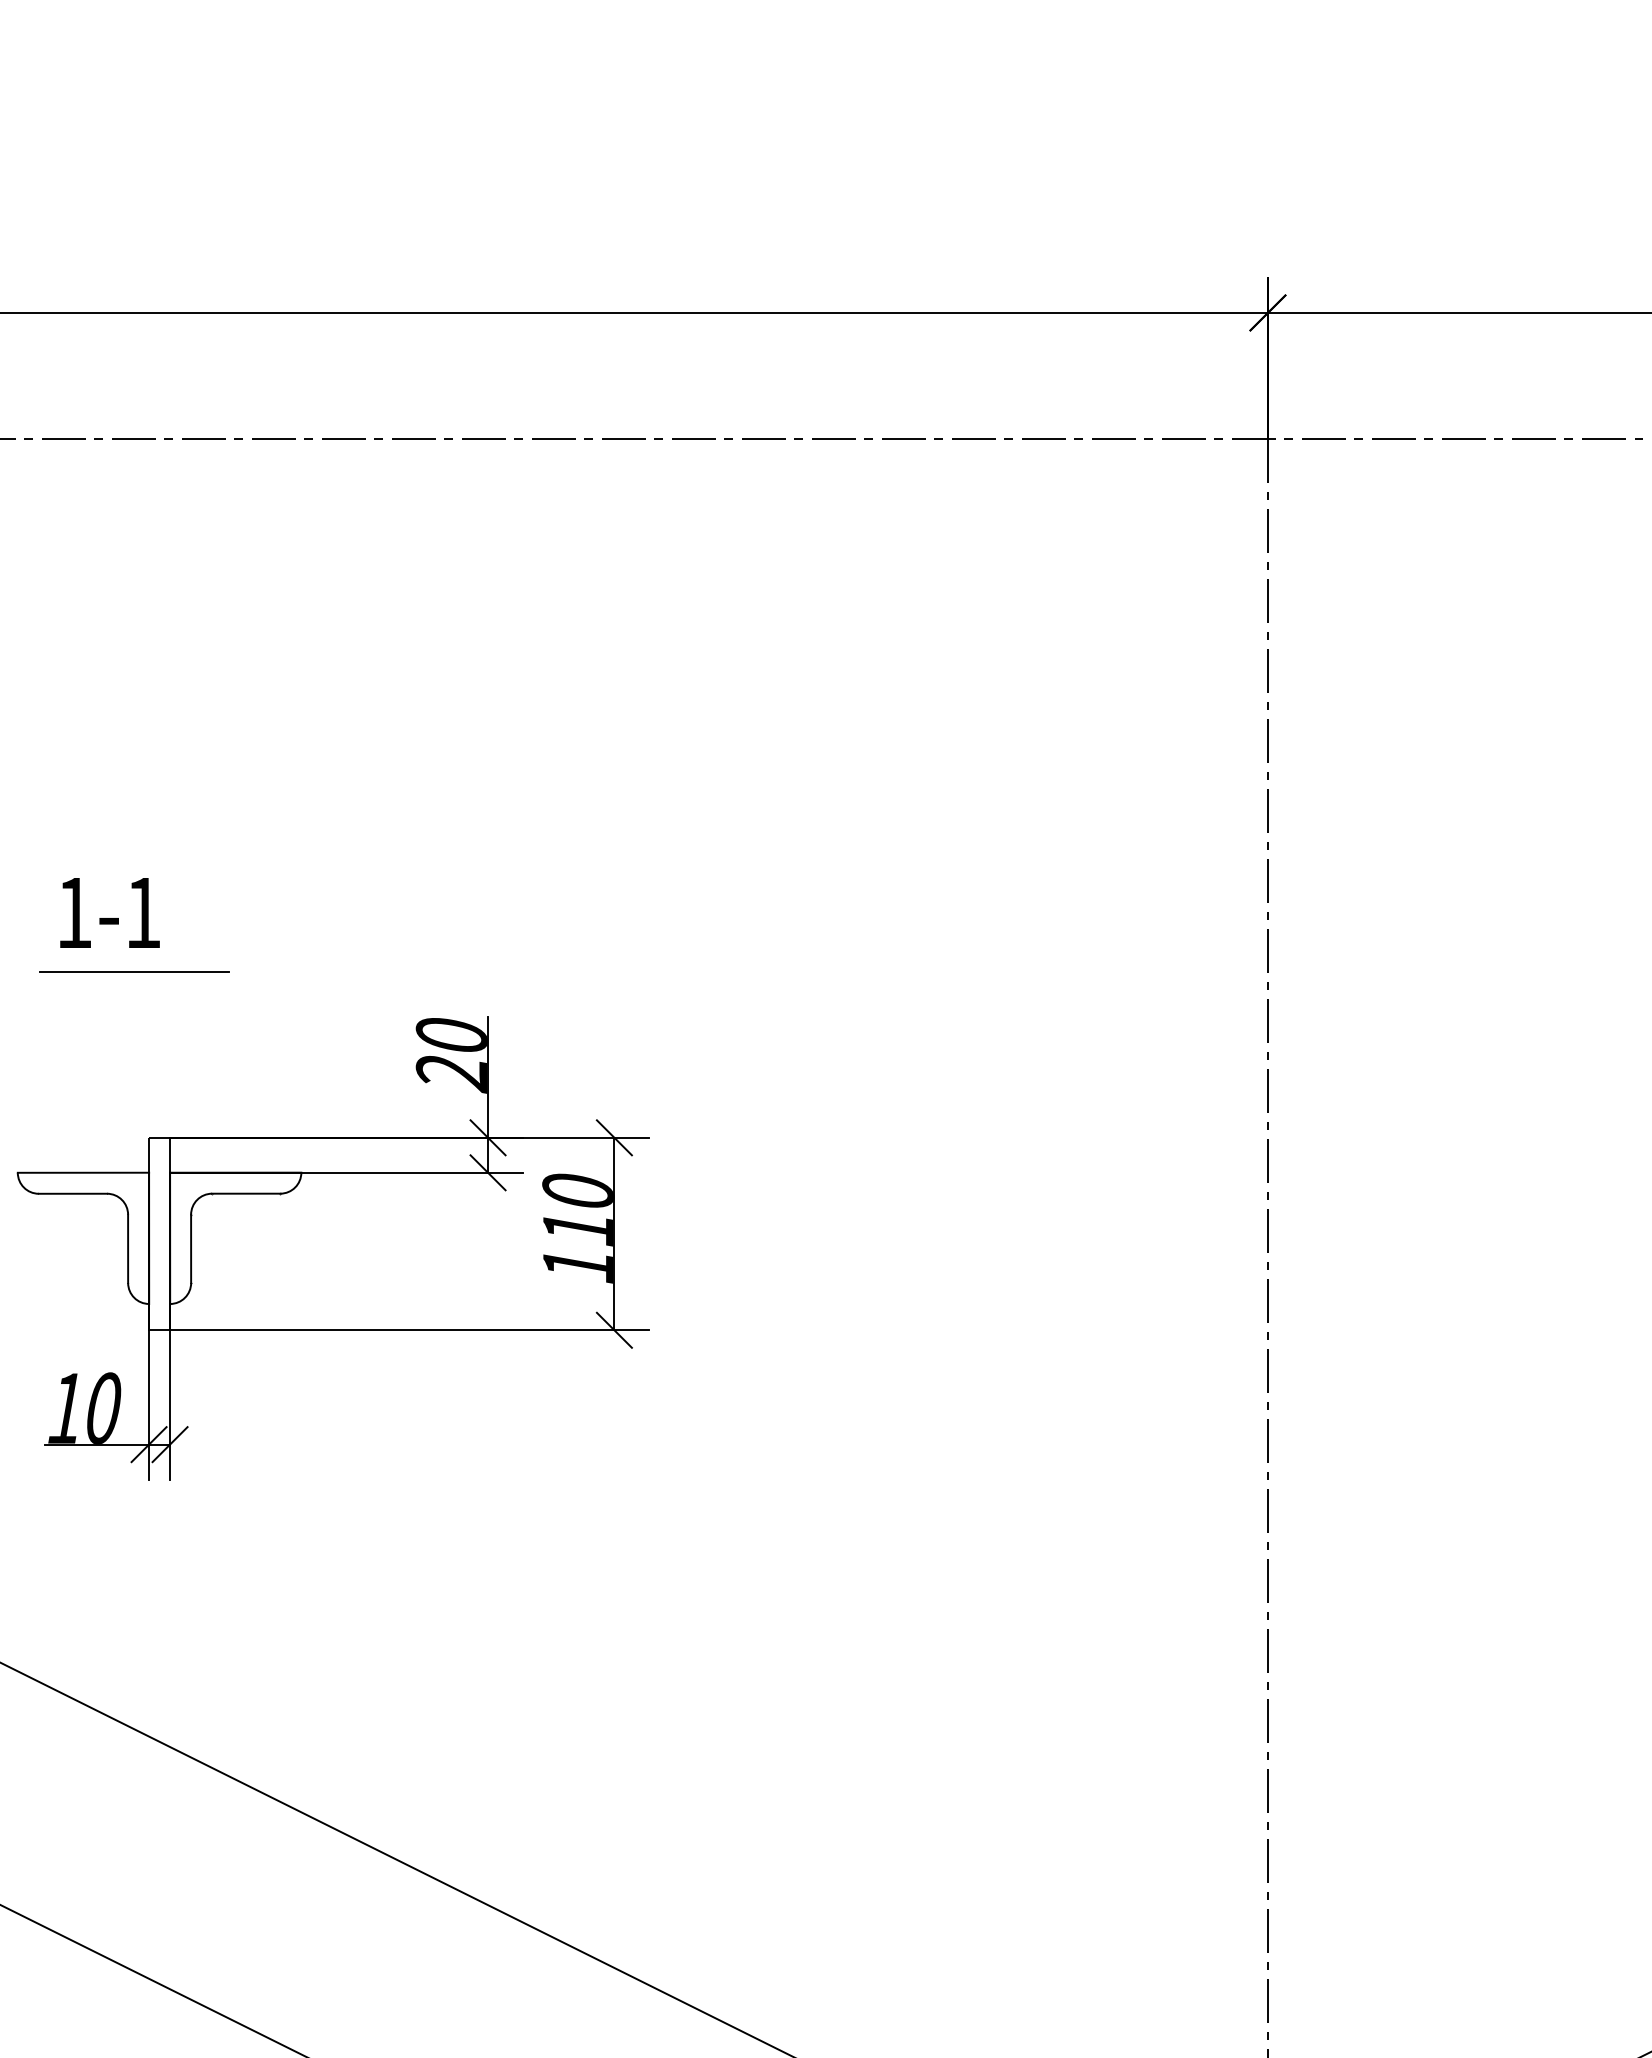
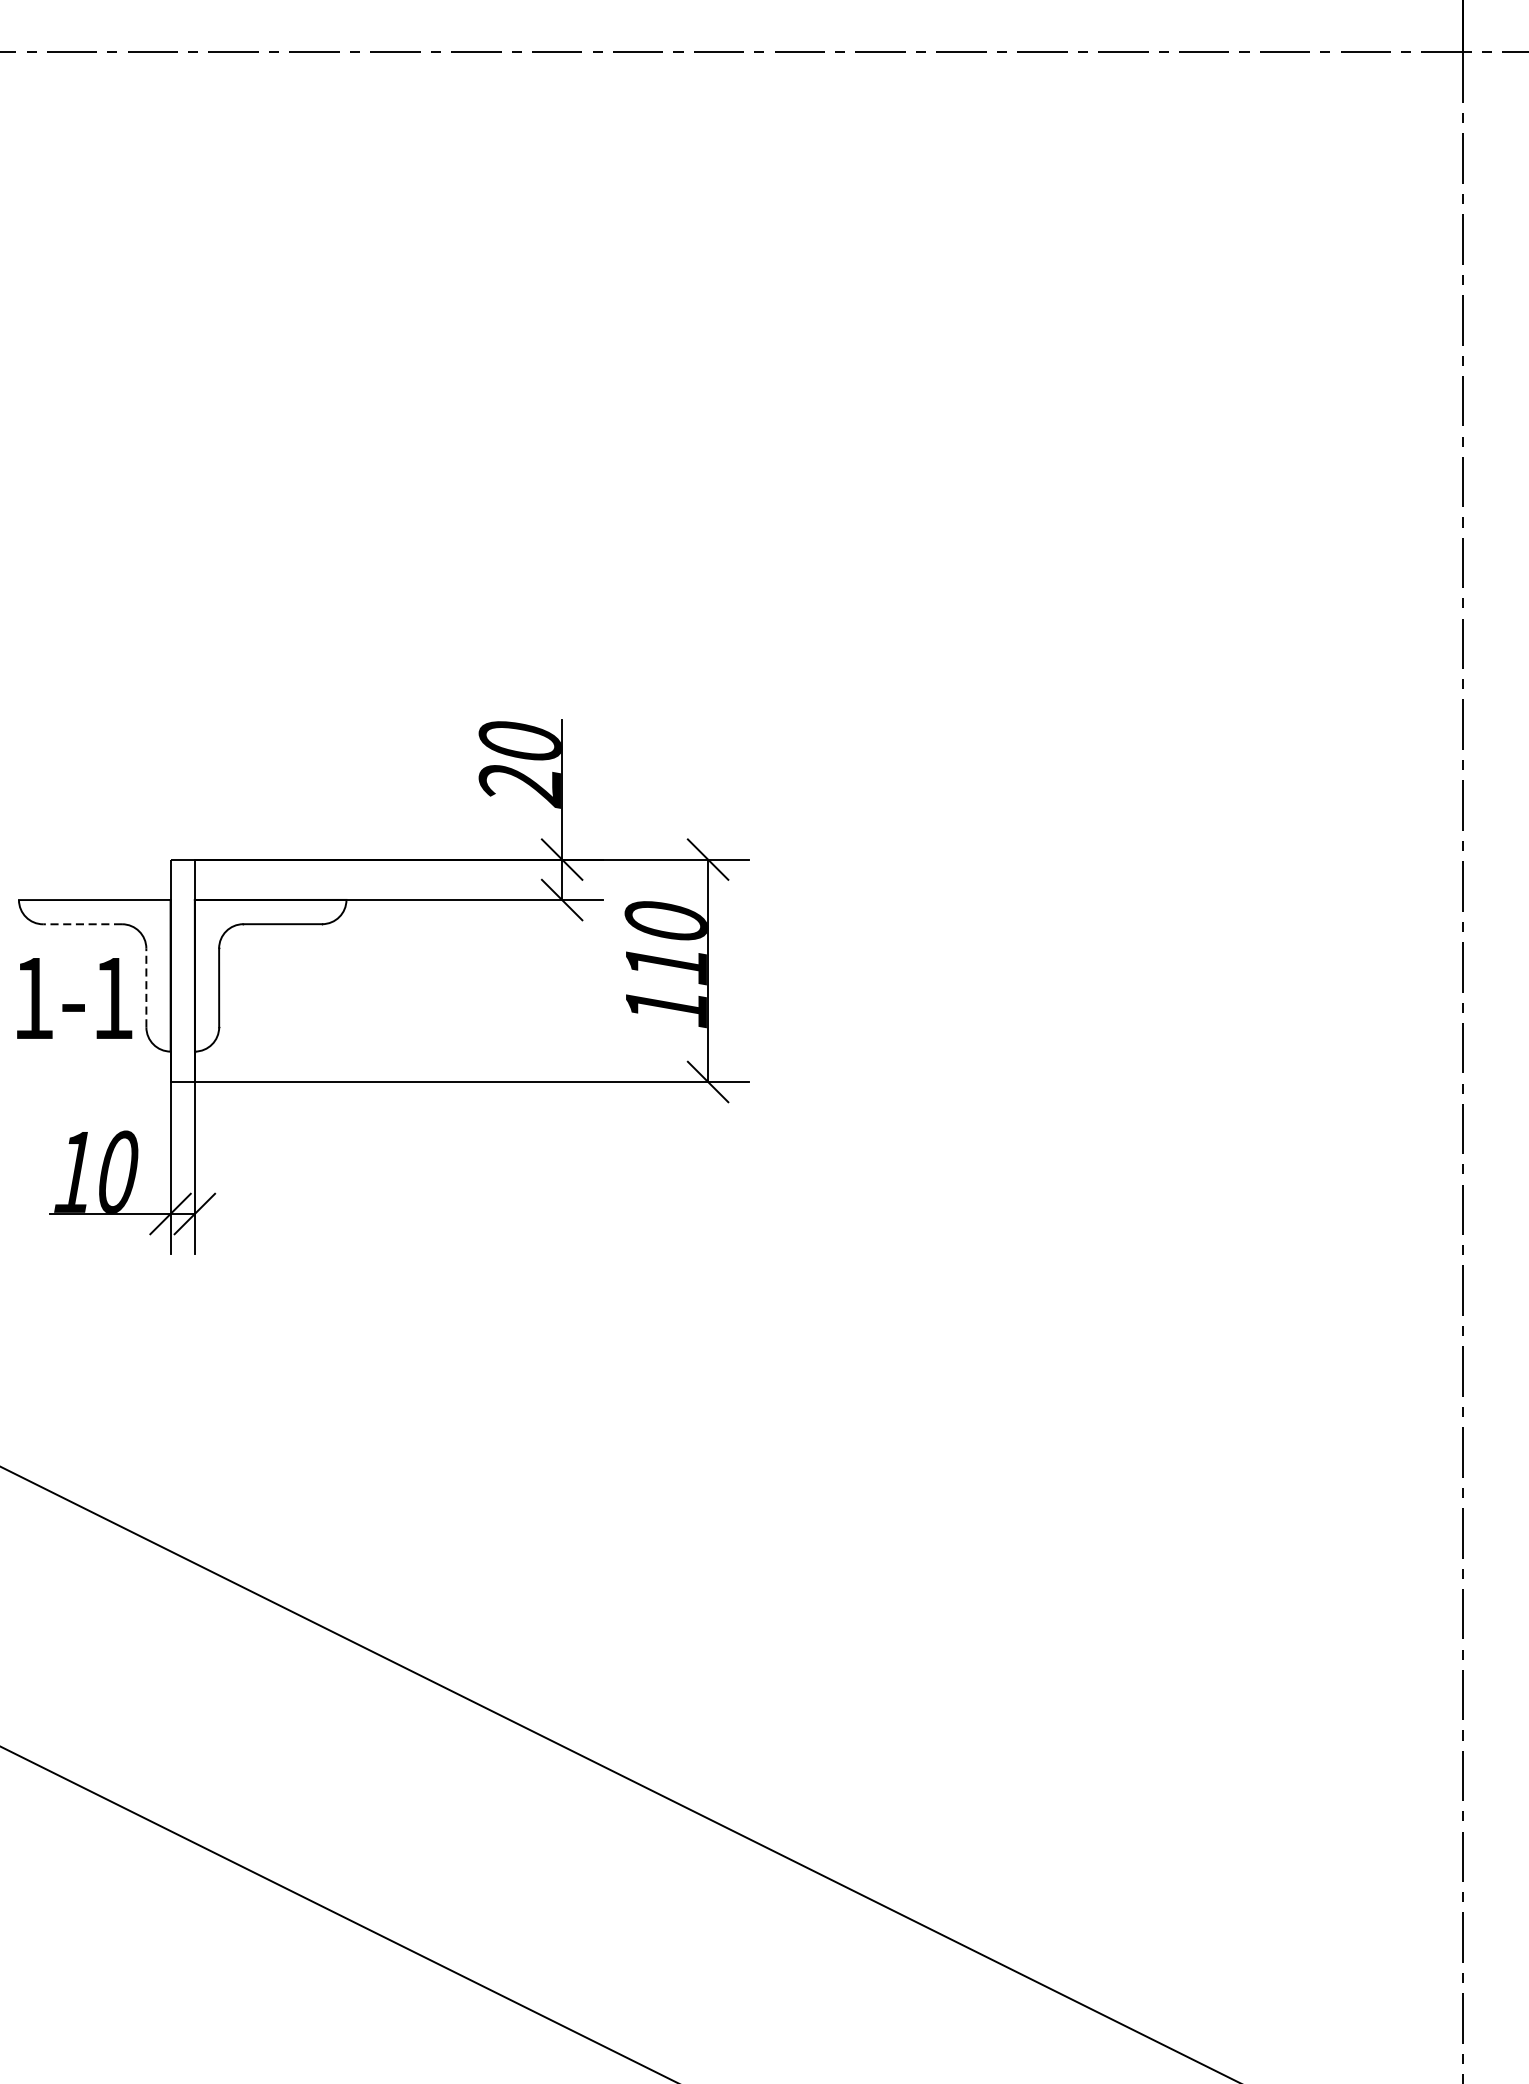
text: (109, 912) -> (74, 997), moved
line: (133, 971) -> (152, 667), removed
line: (72, 1193) -> (82, 923), solid -> dashed
line: (128, 1248) -> (146, 987), solid -> dashed

